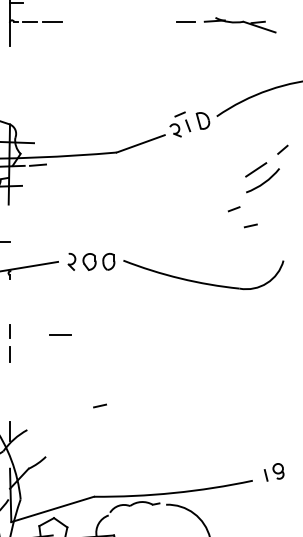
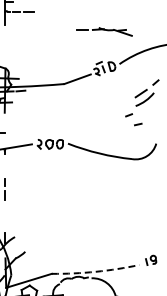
part: (225, 24) -> (104, 31), moved
line: (60, 334) -> (33, 184), removed
line: (98, 405) -> (54, 223), removed
arc: (173, 492) -> (95, 271), solid -> dashed

